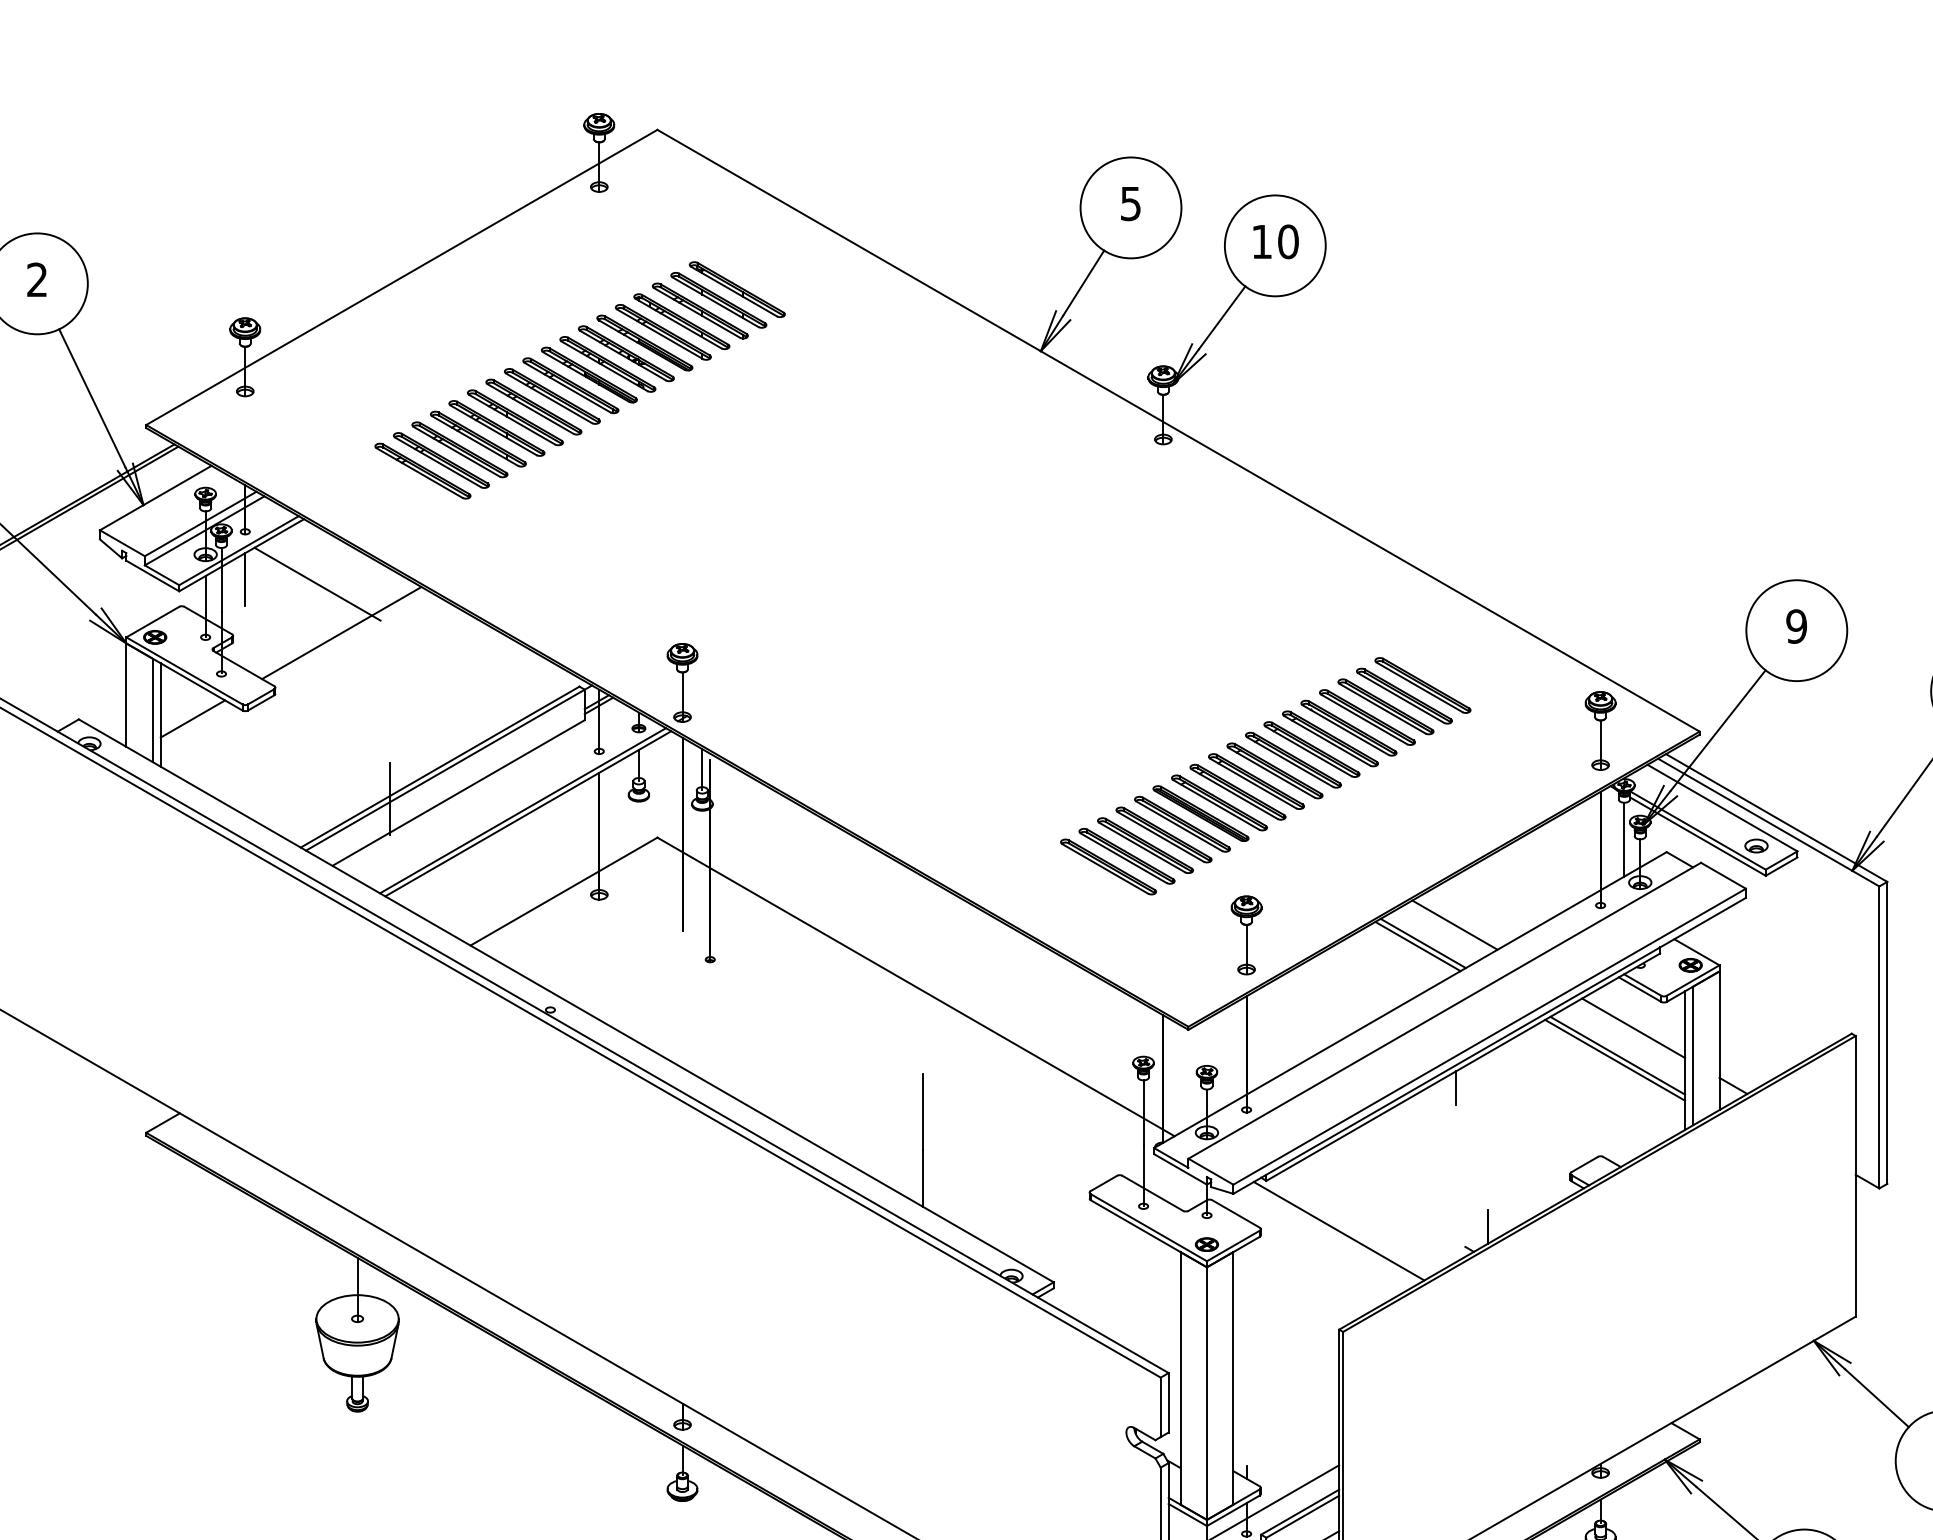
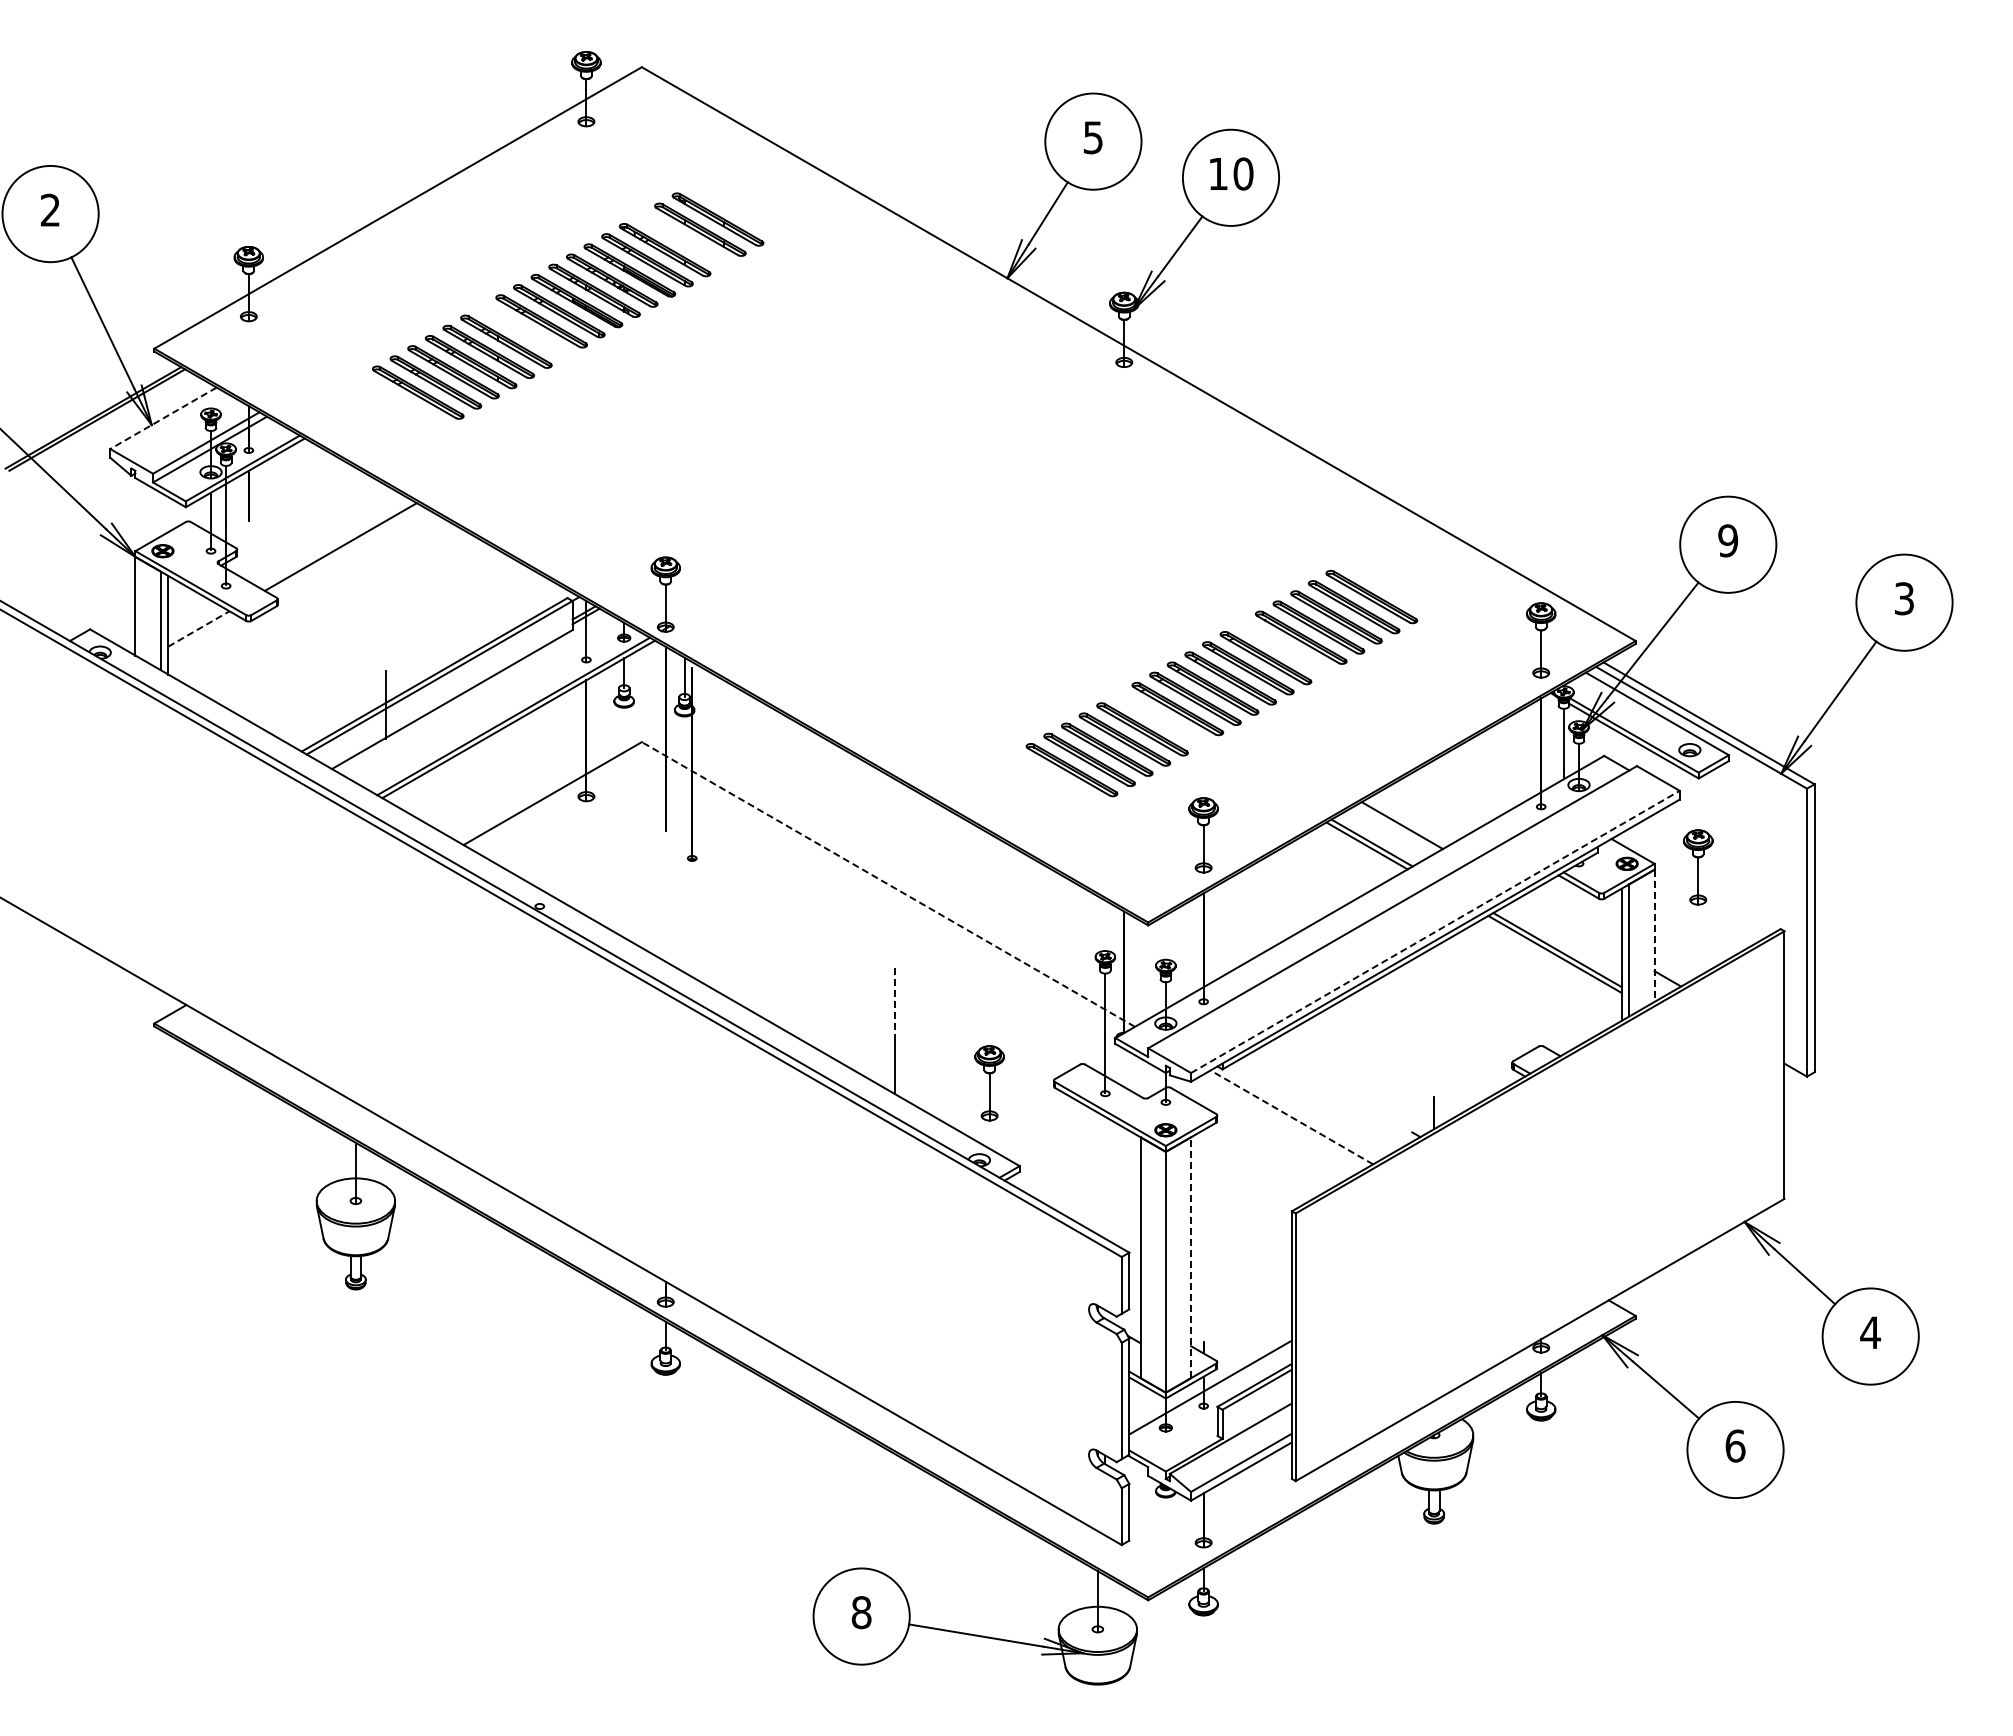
part: (700, 310) -> (682, 239), removed
part: (533, 407) -> (523, 331), removed
line: (155, 498) -> (163, 418), solid -> dashed
line: (317, 584) -> (317, 500), removed
line: (193, 718) -> (199, 628), solid -> dashed
part: (1330, 738) -> (1283, 647), removed
part: (1201, 813) -> (1160, 719), removed
part: (1765, 969) -> (1698, 867), added
line: (916, 986) -> (888, 884), solid -> dashed
line: (1633, 1027) -> (1572, 923), removed
line: (1489, 1036) -> (1435, 931), solid -> dashed
line: (1719, 1041) -> (1654, 936), solid -> dashed
line: (1456, 1087) -> (1403, 980), removed
line: (923, 1112) -> (895, 1004), solid -> dashed
part: (1022, 1195) -> (989, 1083), added
line: (1338, 1231) -> (1291, 1117), solid -> dashed
line: (1233, 1378) -> (1191, 1257), solid -> dashed

